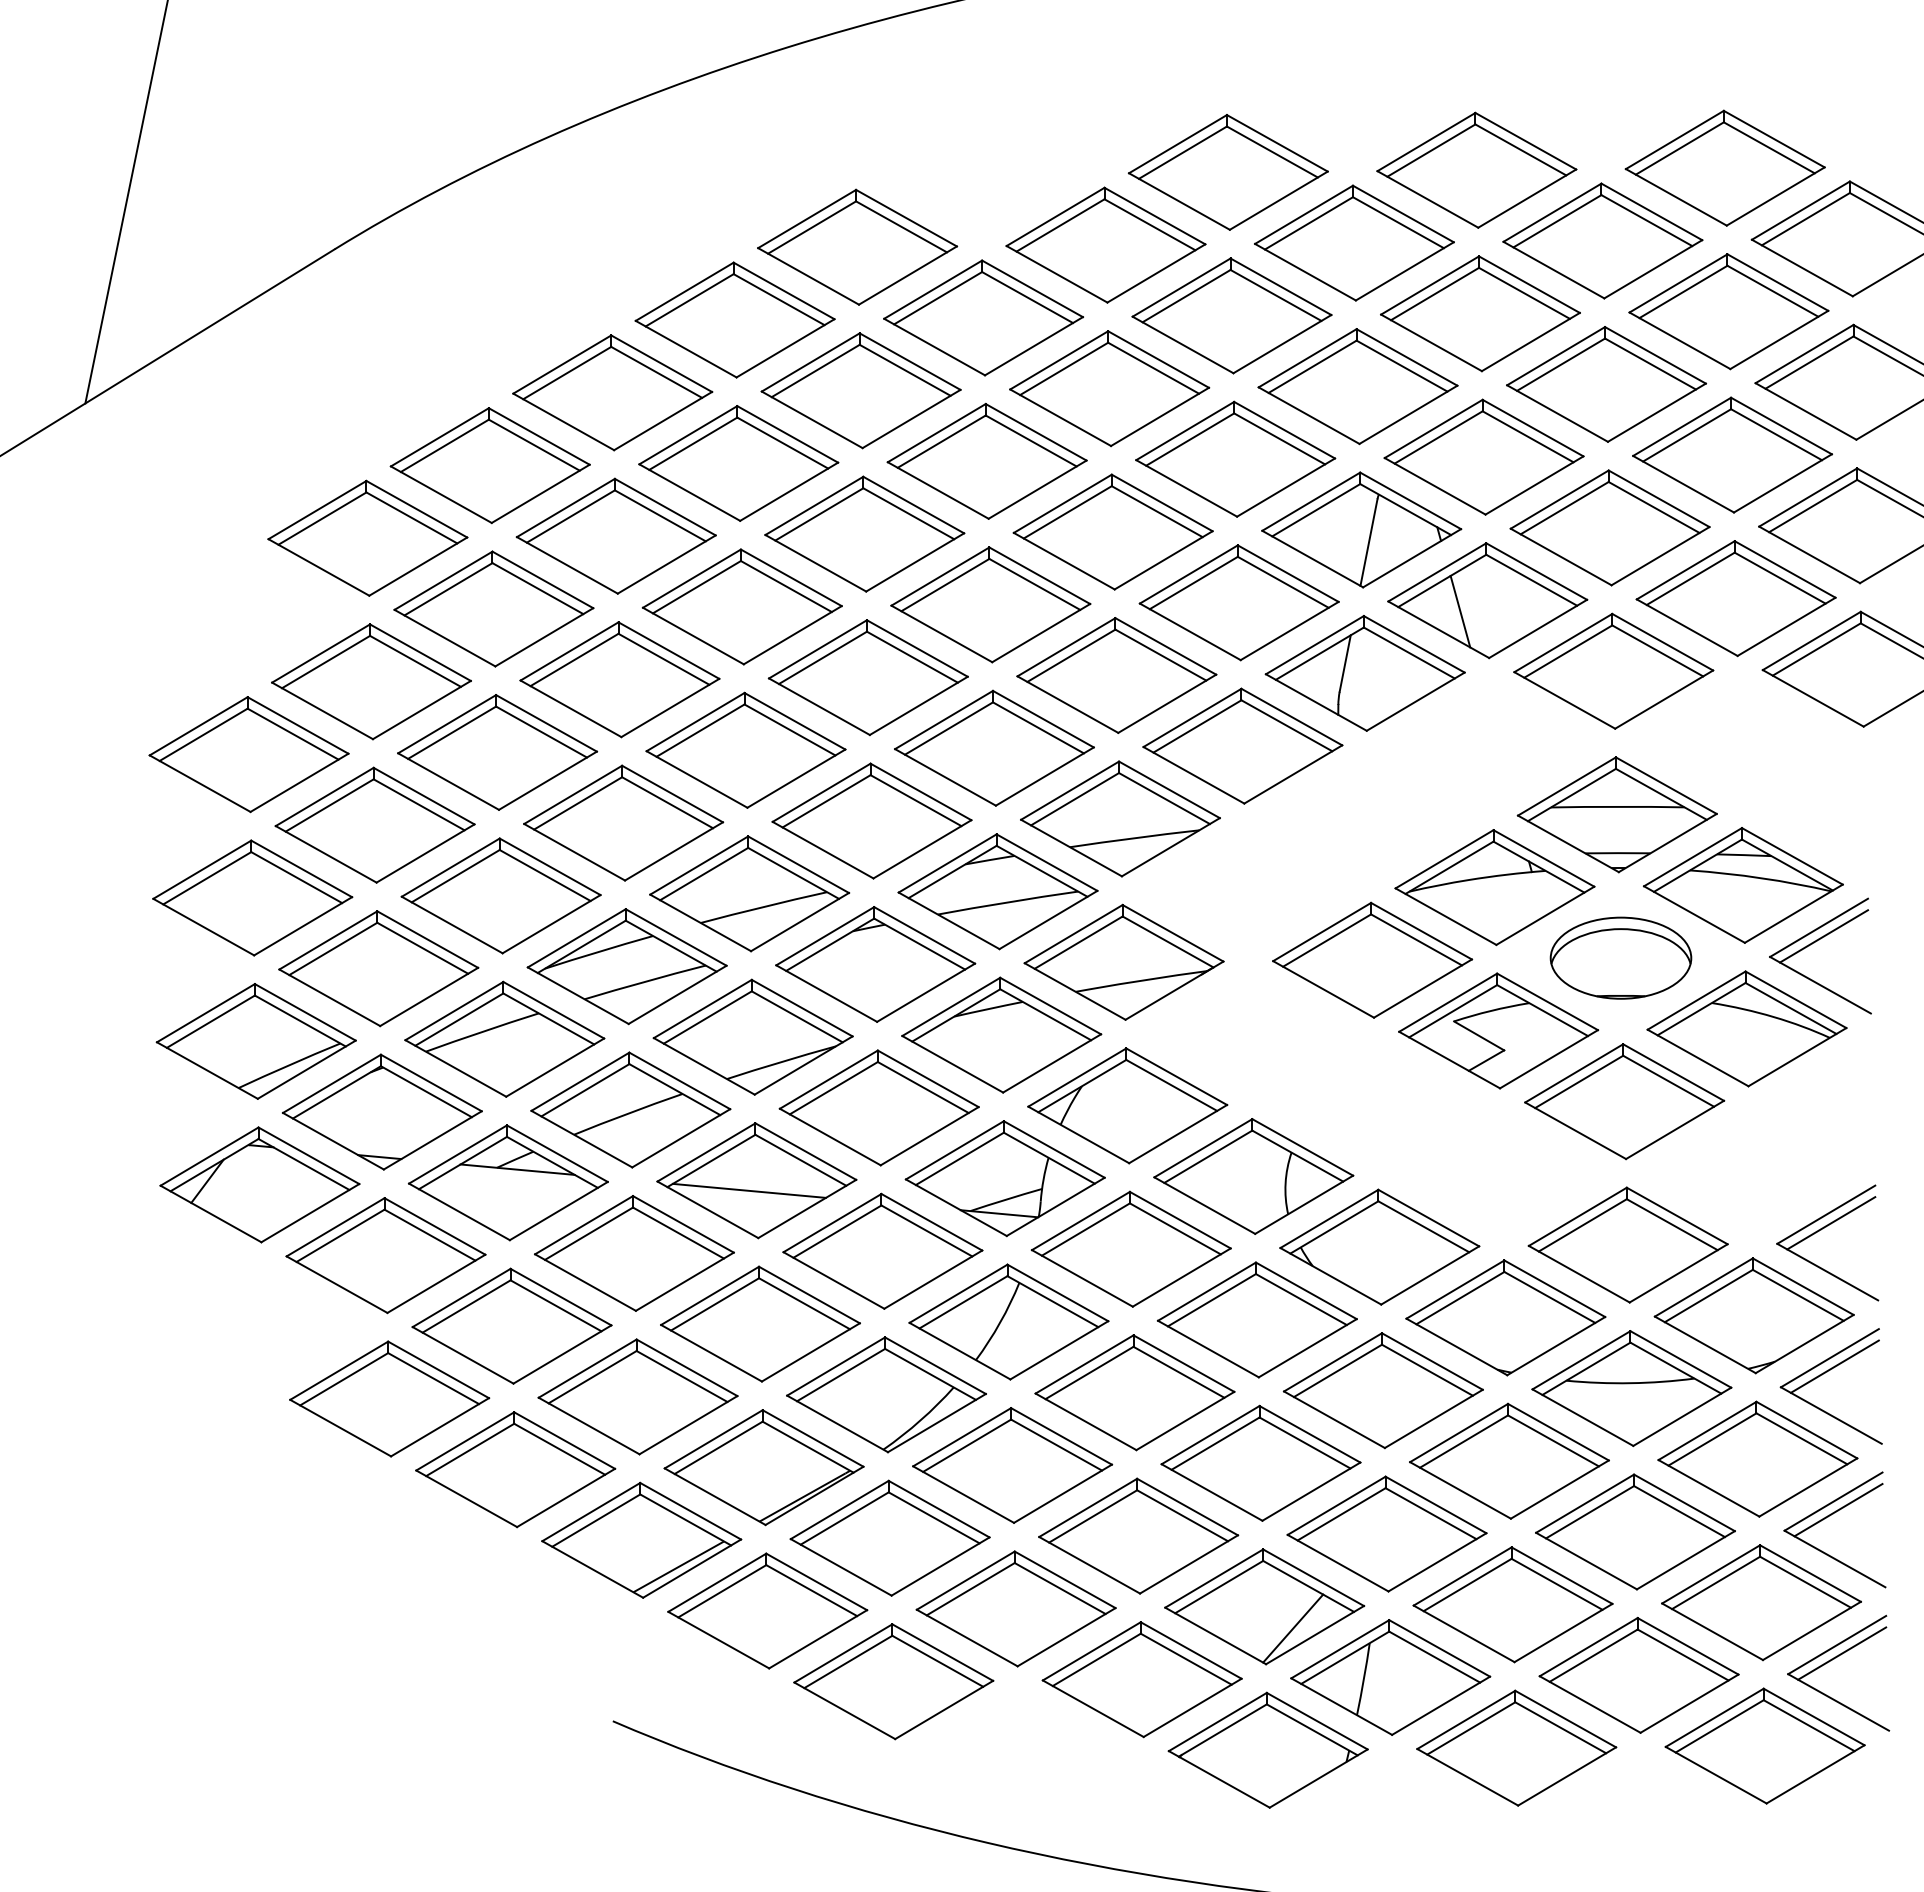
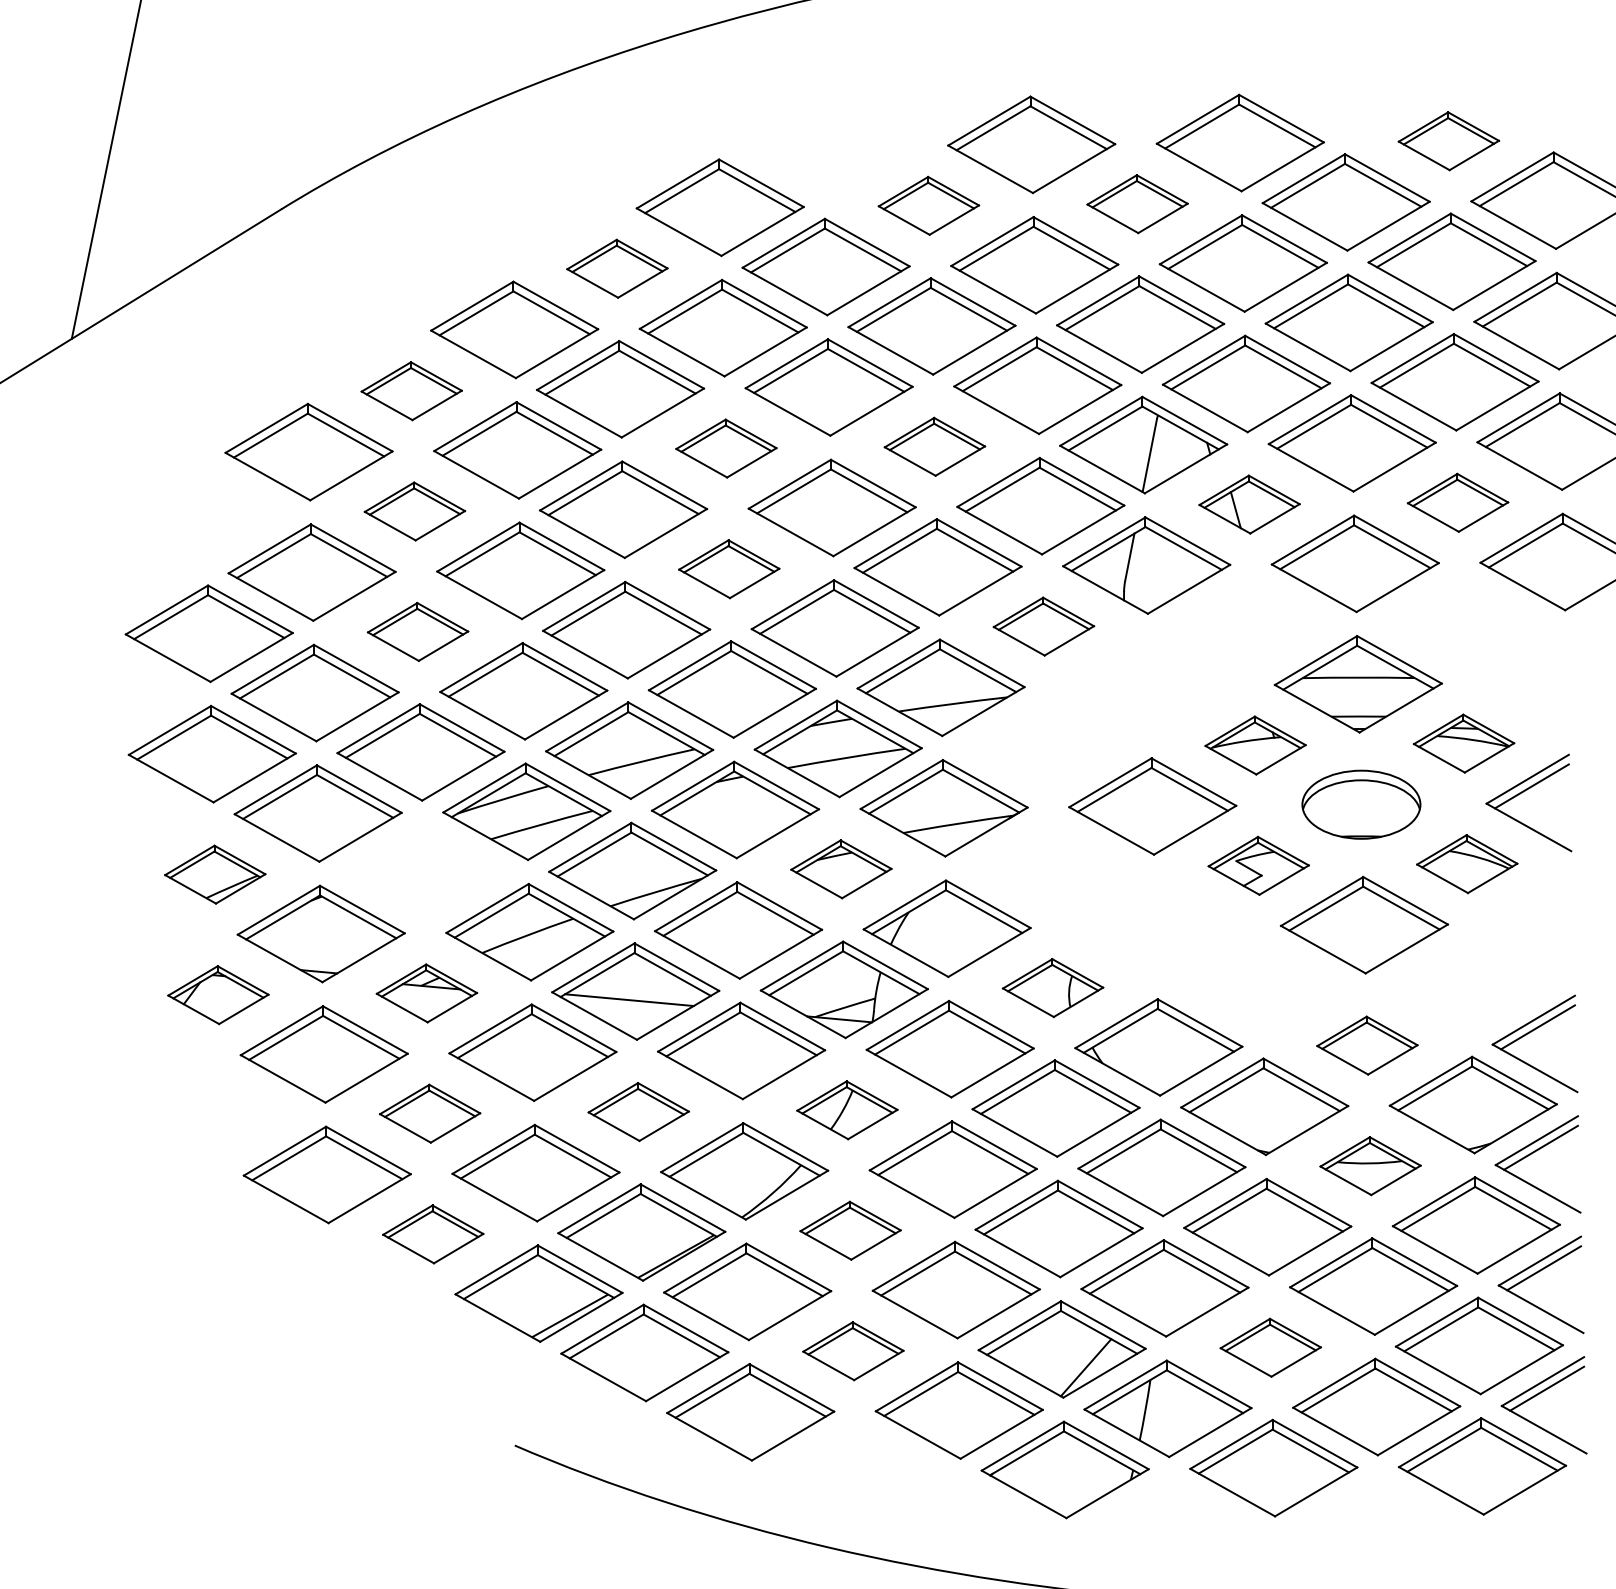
part: (1724, 167) -> (1448, 140), size x0.6
part: (1354, 242) -> (1137, 203), size x0.6
part: (1105, 244) -> (928, 205), size x0.6
part: (734, 319) -> (616, 268), size x0.6
part: (489, 465) -> (411, 390), size x0.6
part: (1112, 531) -> (934, 446), size x0.6
part: (864, 533) -> (726, 448), size x0.6
part: (1735, 598) -> (1457, 502), size x0.6
part: (1487, 600) -> (1249, 504), size x0.6
part: (493, 608) -> (414, 511), size x0.6
part: (867, 677) -> (728, 569), size x0.6
part: (1242, 745) -> (1043, 626), size x0.6
part: (497, 752) -> (417, 631), size x0.6
part: (1742, 885) -> (1463, 743), size x0.6
part: (1494, 887) -> (1255, 745), size x0.6
part: (1746, 1028) -> (1466, 863), size x0.6
part: (1498, 1030) -> (1258, 865), size x0.6
part: (1001, 1034) -> (841, 868), size x0.6
part: (504, 1038) -> (423, 872), removed
part: (255, 1041) -> (214, 874), size x0.6
part: (1253, 1176) -> (1052, 988), size x0.6
part: (507, 1182) -> (426, 993), size x0.6
part: (259, 1184) -> (218, 994), size x0.6
part: (1627, 1244) -> (1366, 1045), size x0.6
part: (1008, 1321) -> (847, 1109), size x0.6
part: (760, 1323) -> (638, 1111), size x0.6
part: (511, 1325) -> (429, 1113), size x0.6
part: (1631, 1388) -> (1370, 1166), size x0.6
part: (1012, 1465) -> (850, 1230), size x0.6
part: (515, 1469) -> (433, 1234), size x0.6
part: (1512, 1604) -> (1270, 1347), size x0.6
part: (1015, 1608) -> (852, 1350), size x0.6

